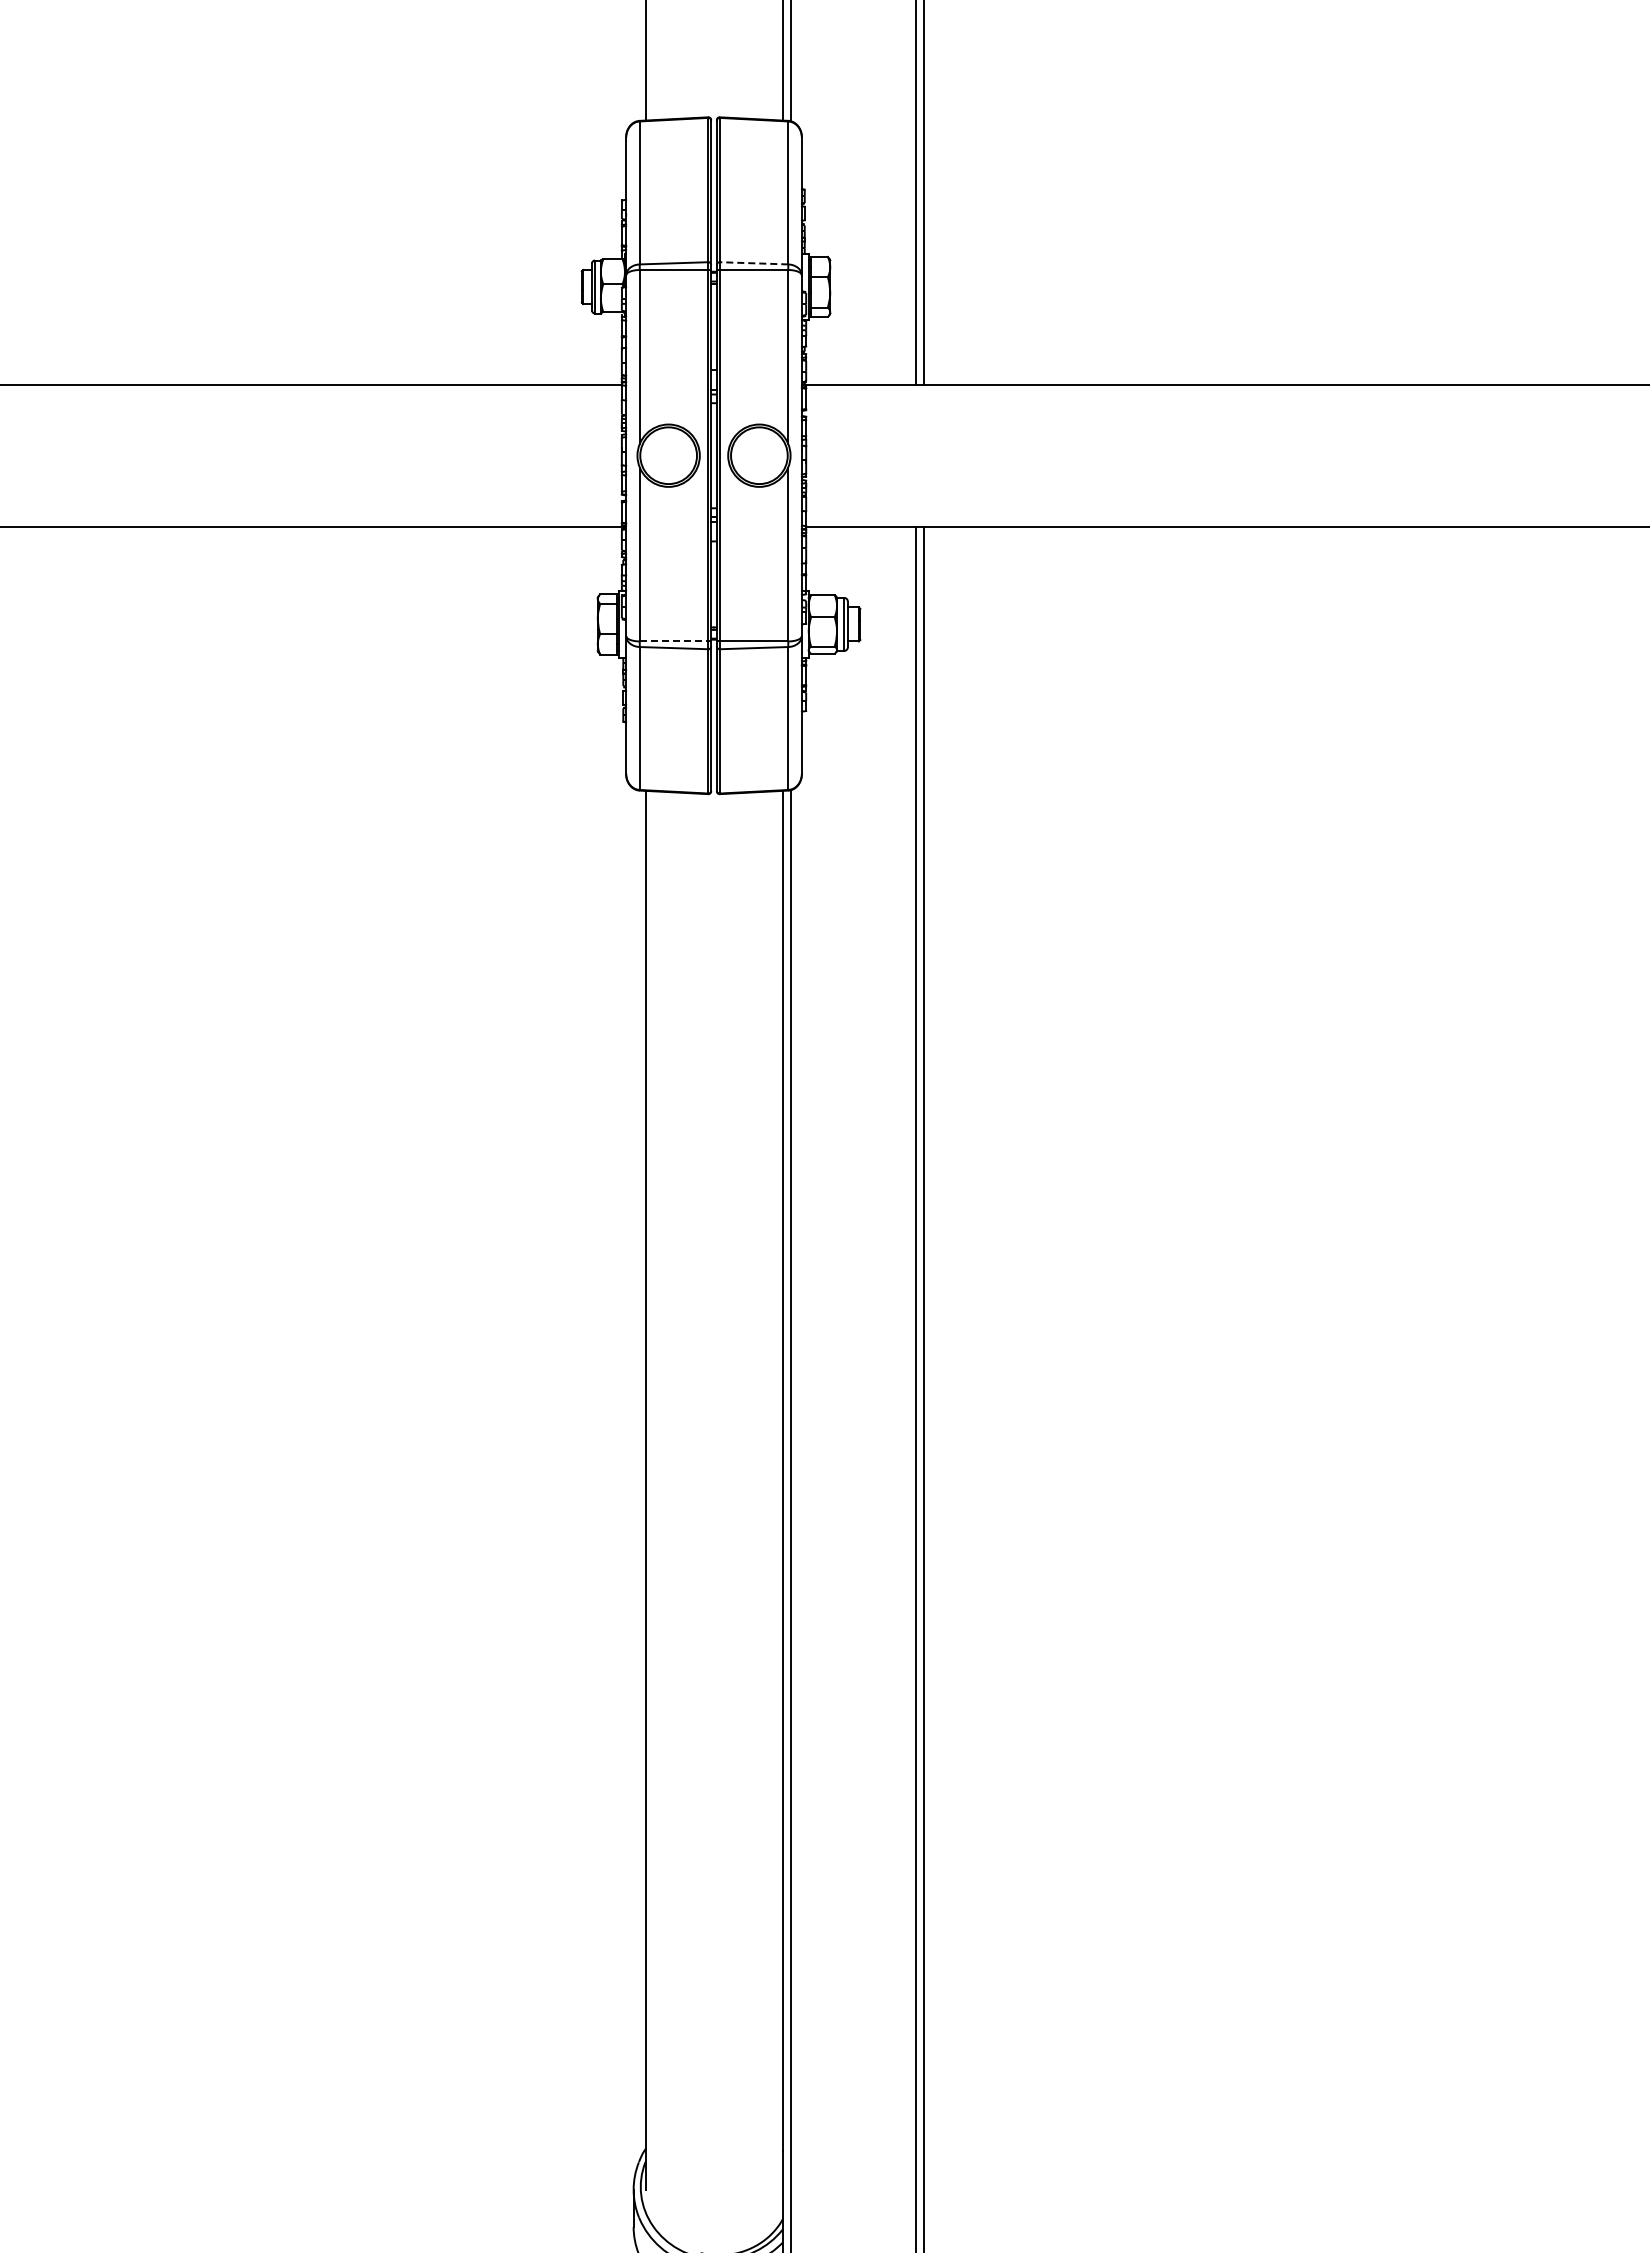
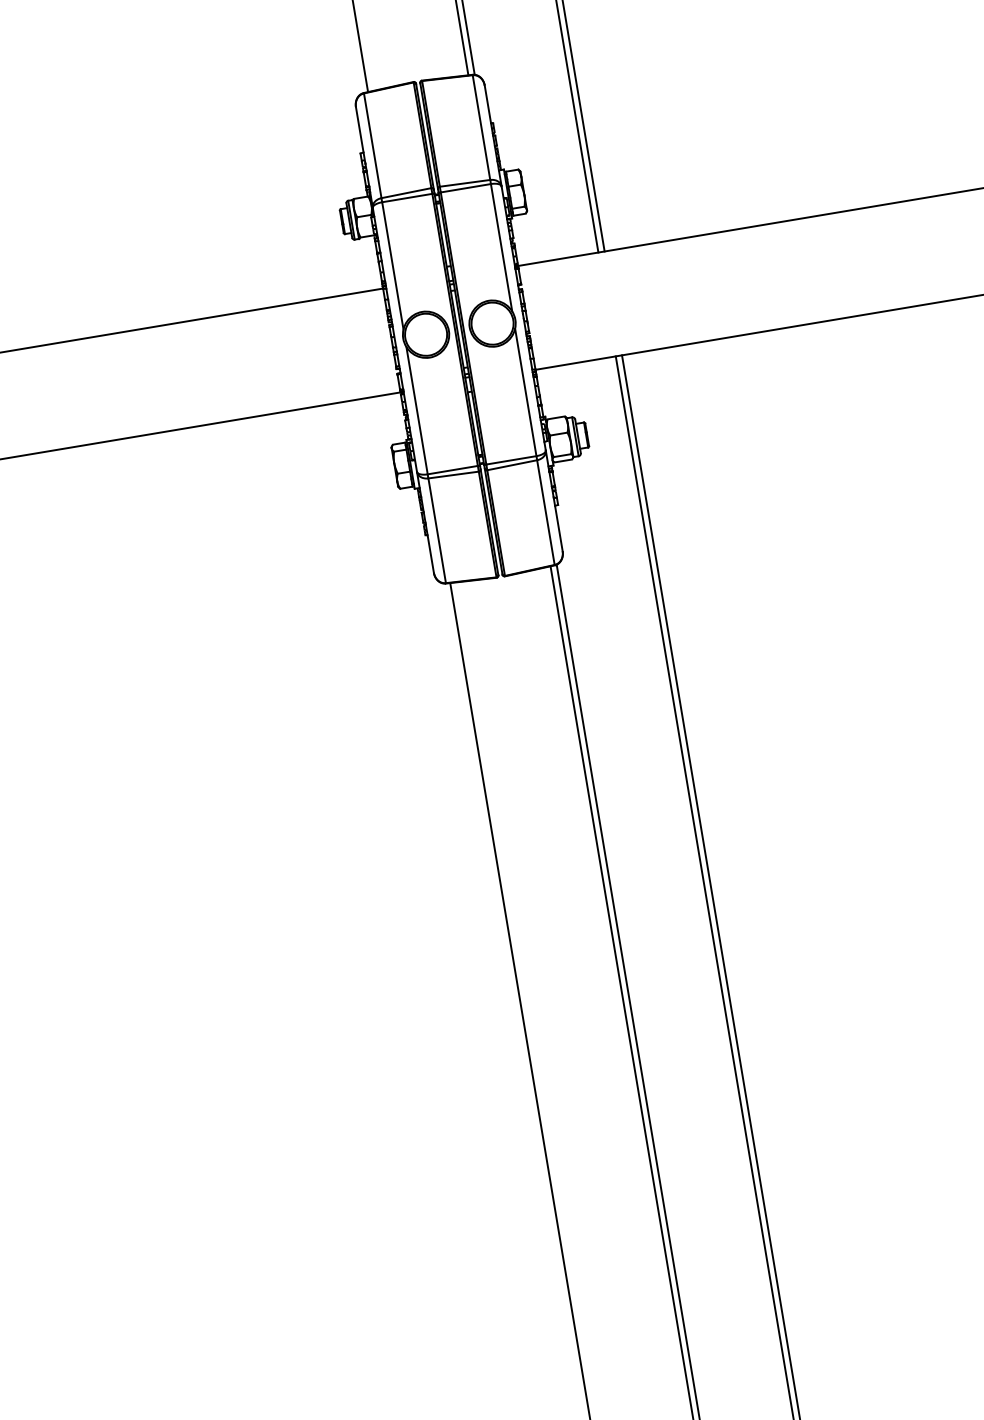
line: (753, 263) -> (464, 183), dashed -> solid
line: (674, 641) -> (453, 470), dashed -> solid

